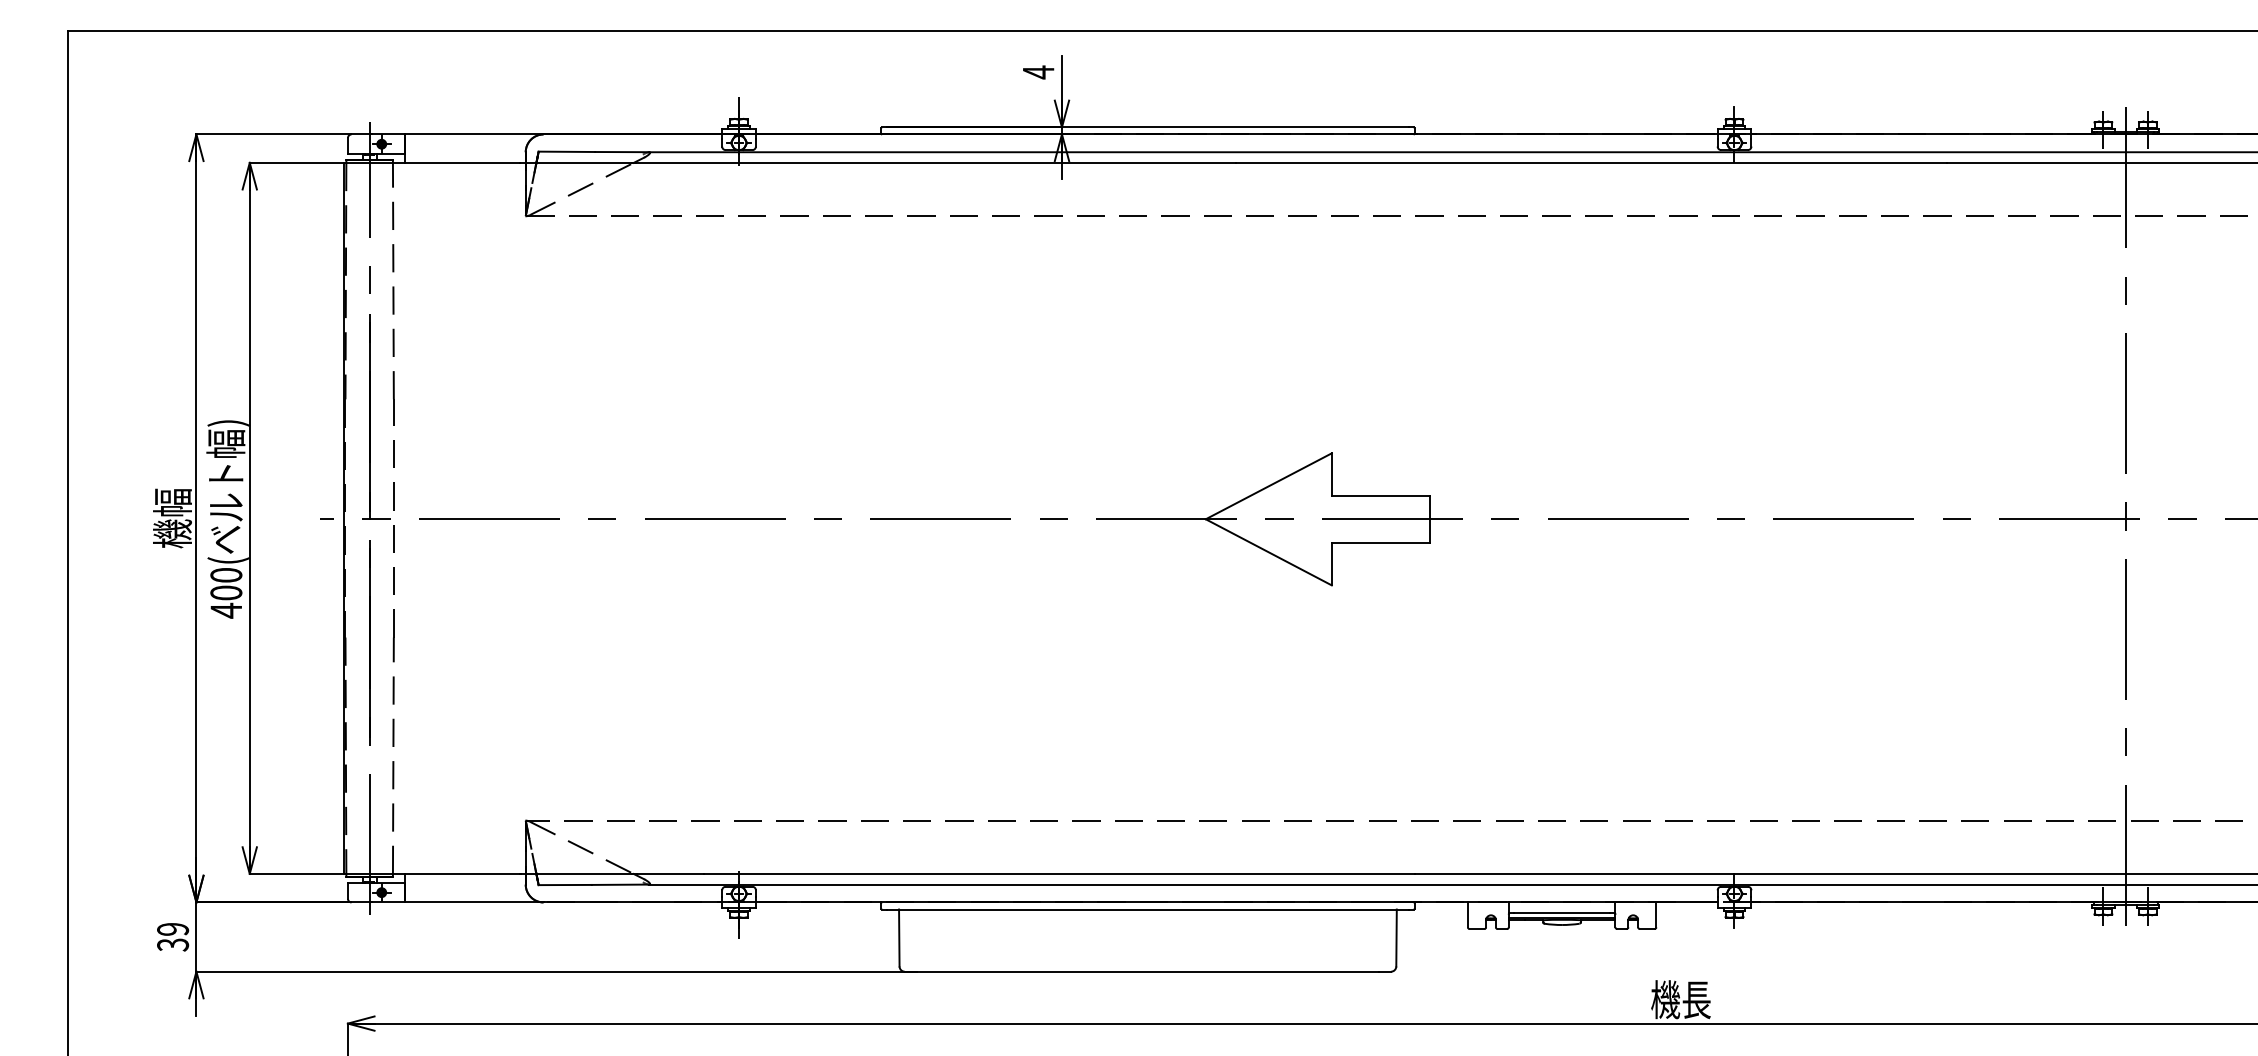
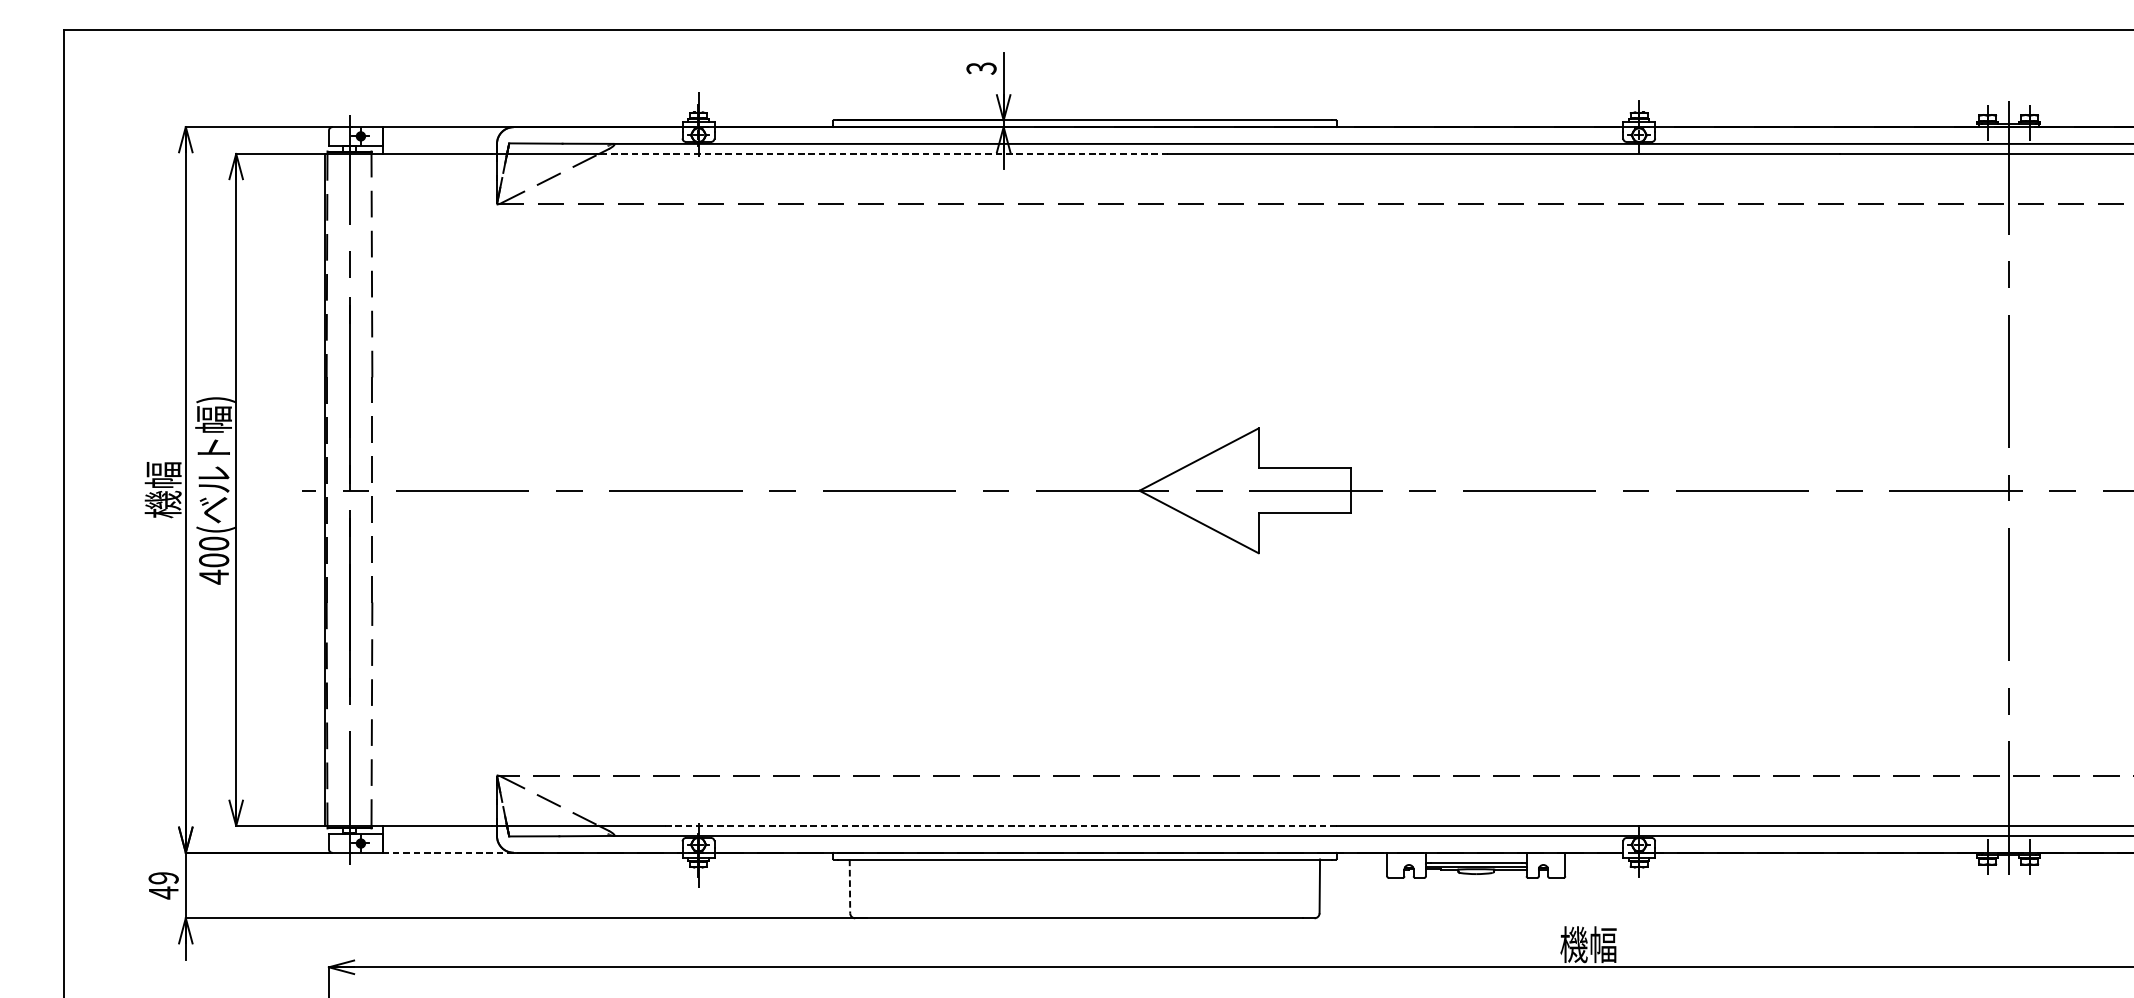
text: (1038, 72) -> (981, 68), 4 -> 3
line: (935, 162) -> (884, 153), solid -> dashed
line: (1059, 873) -> (1001, 825), solid -> dashed
line: (473, 902) -> (447, 852), solid -> dashed
line: (899, 938) -> (850, 886), solid -> dashed
text: (173, 945) -> (164, 893), 39 -> 49
text: (1696, 999) -> (1603, 944), 機長 -> 機幅

